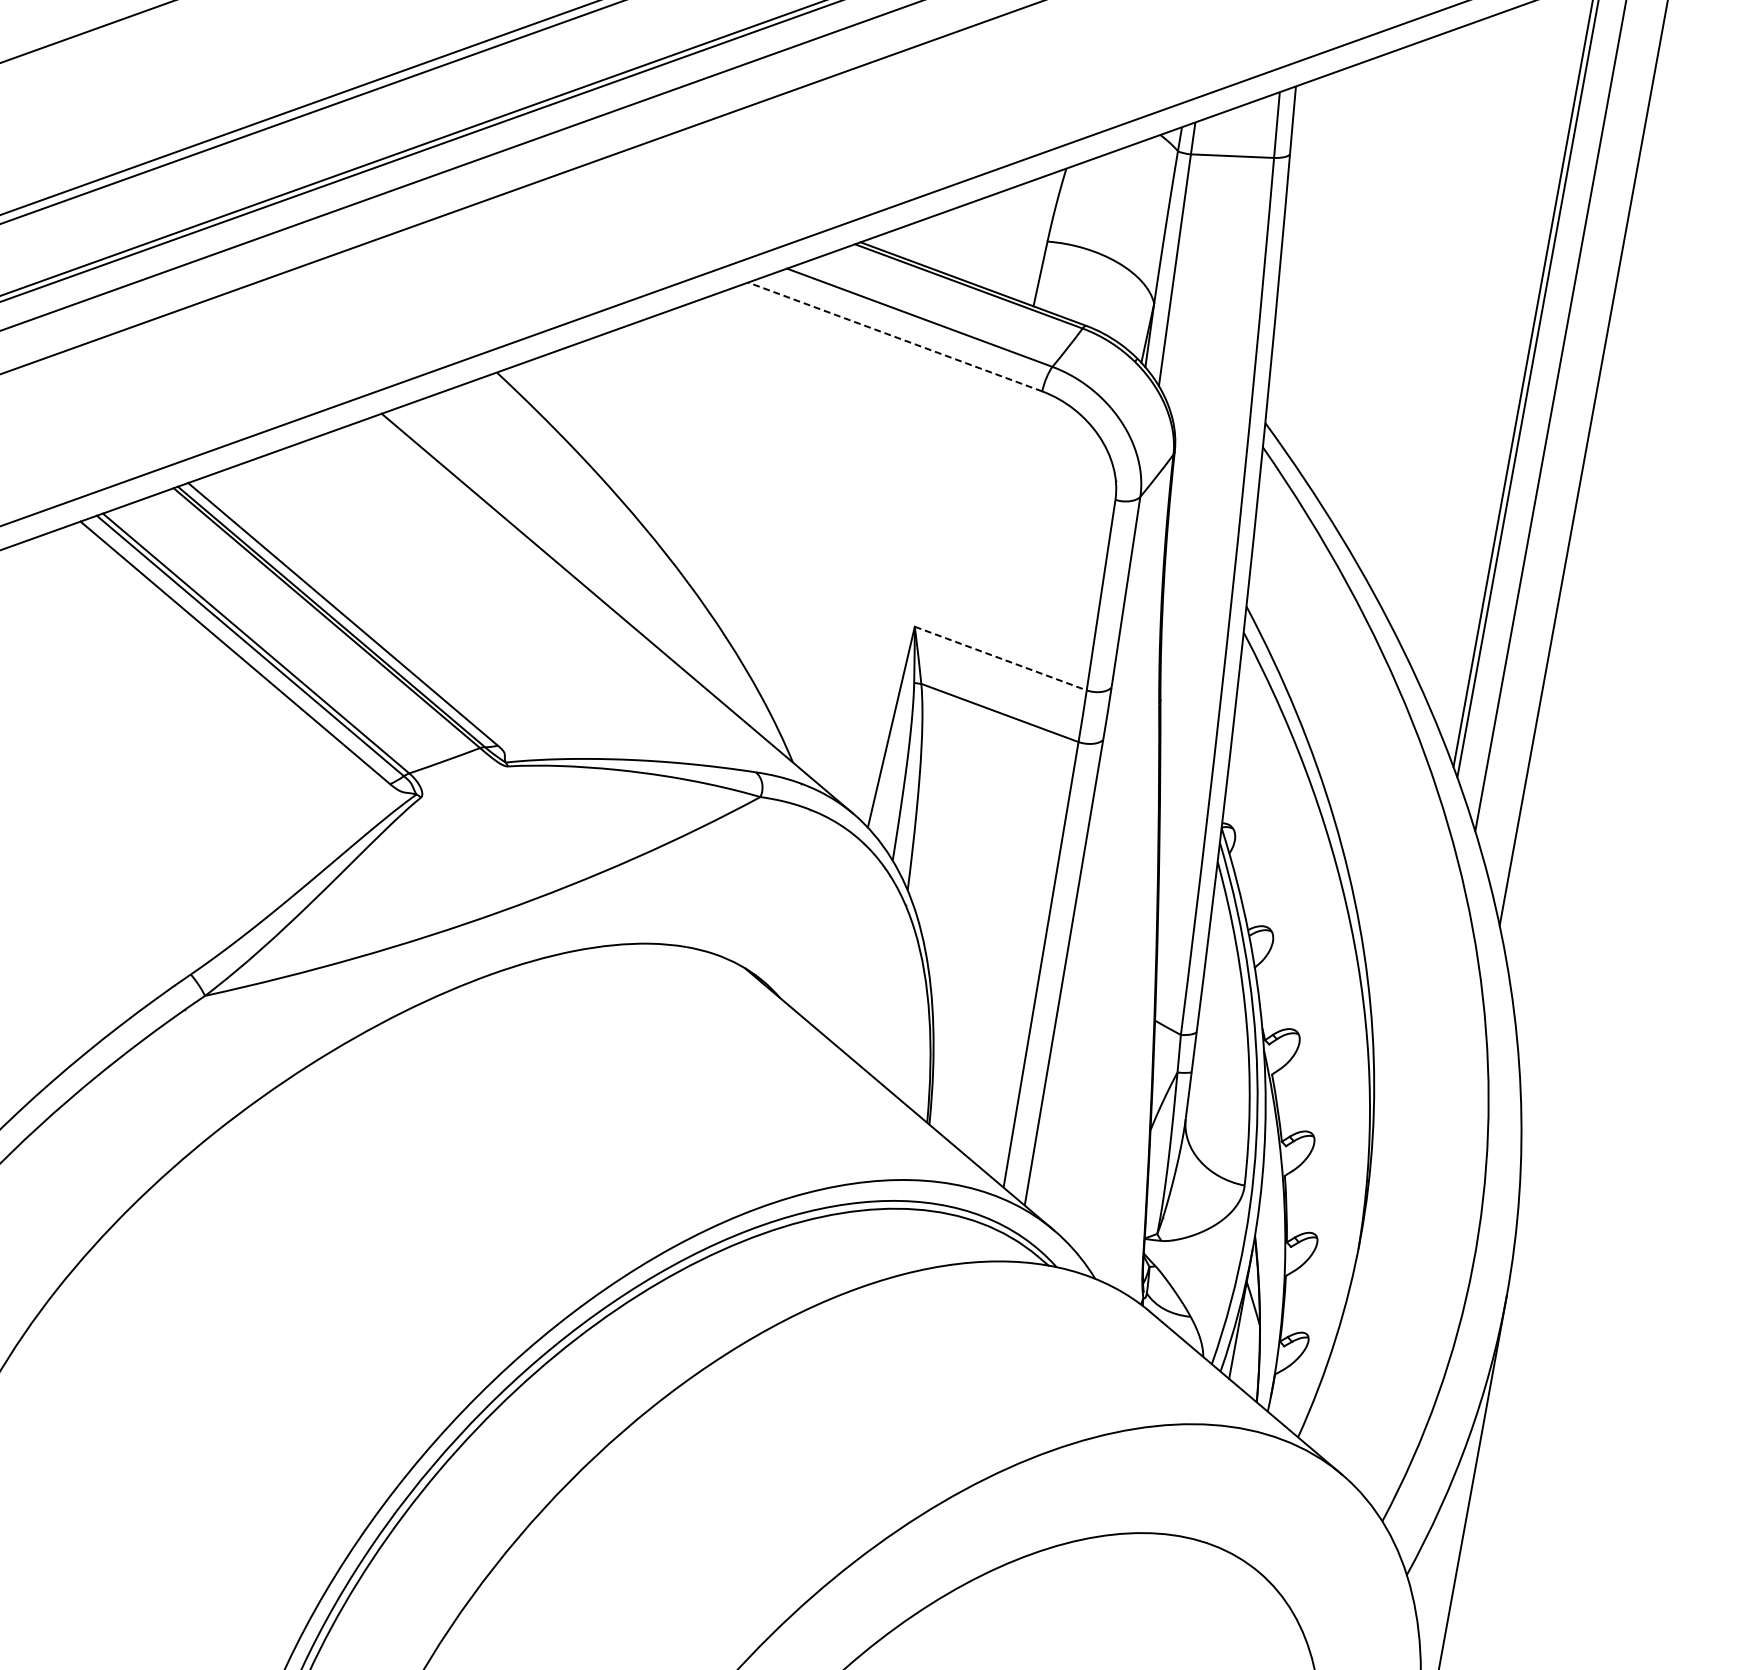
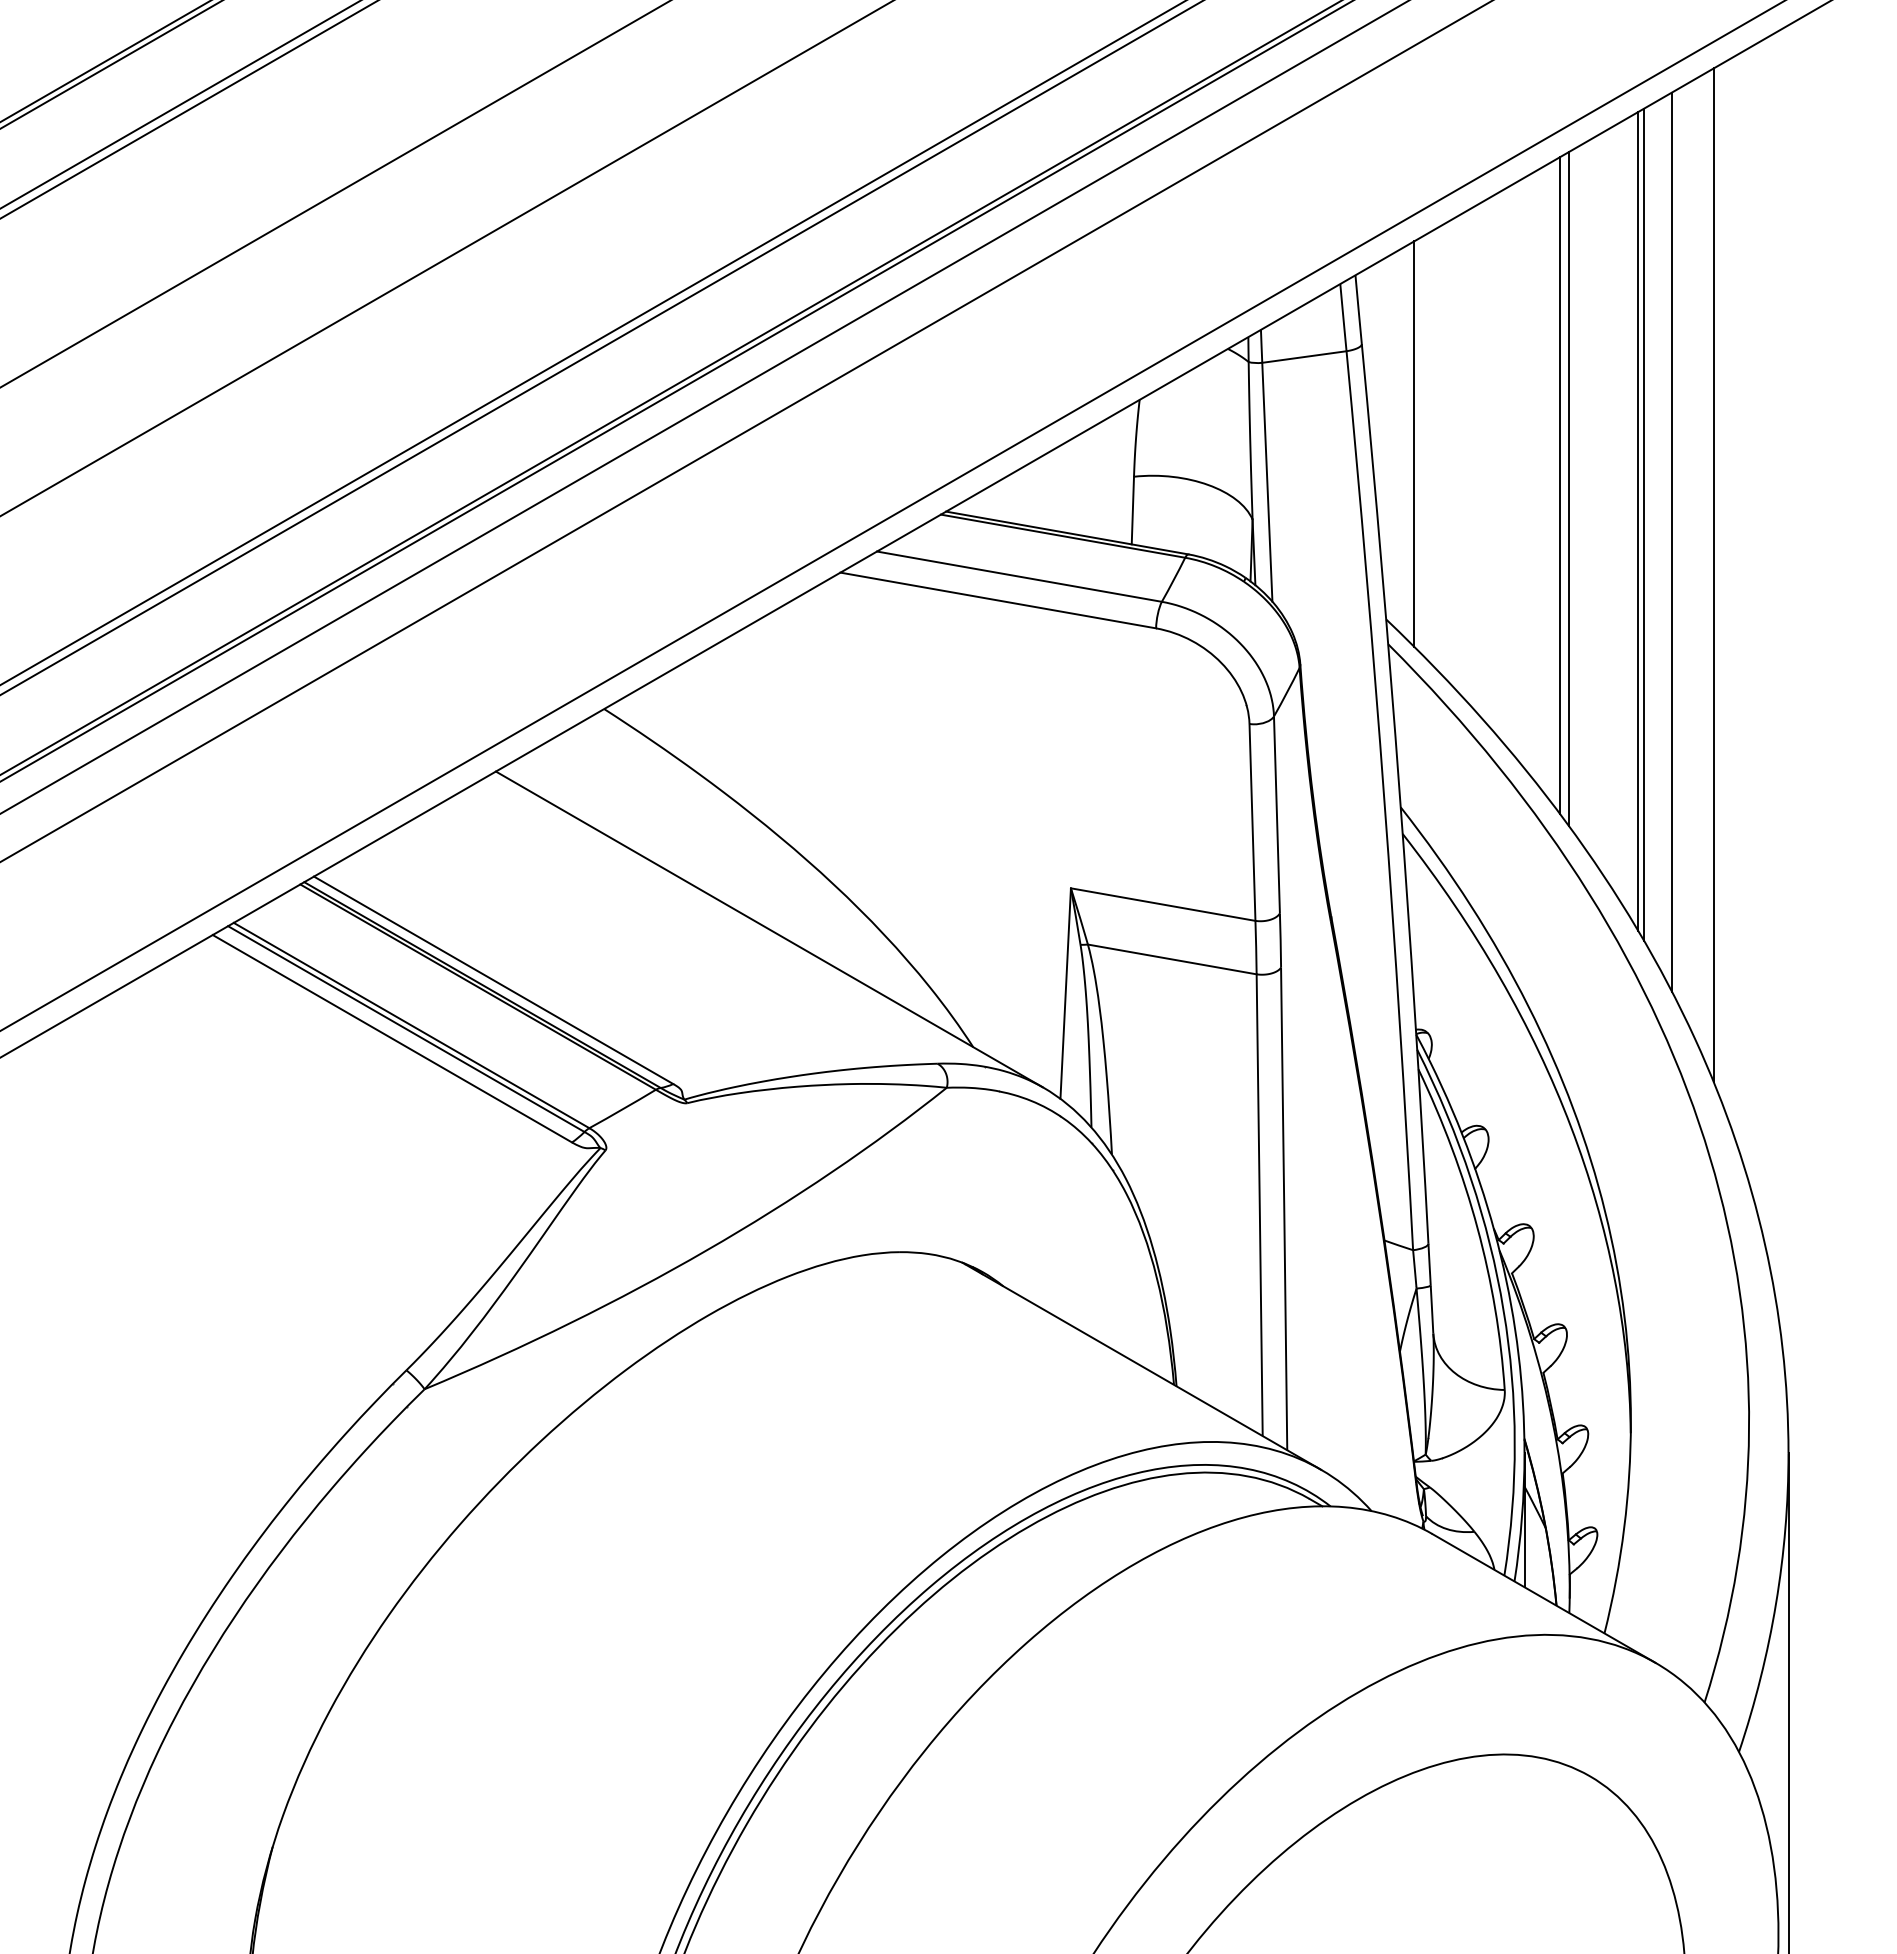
line: (1323, 258) -> (1414, 443), added
line: (1456, 324) -> (1560, 485), added
line: (1464, 329) -> (1569, 488), added
line: (894, 336) -> (997, 600), dashed -> solid
line: (1001, 658) -> (1163, 904), dashed -> solid

